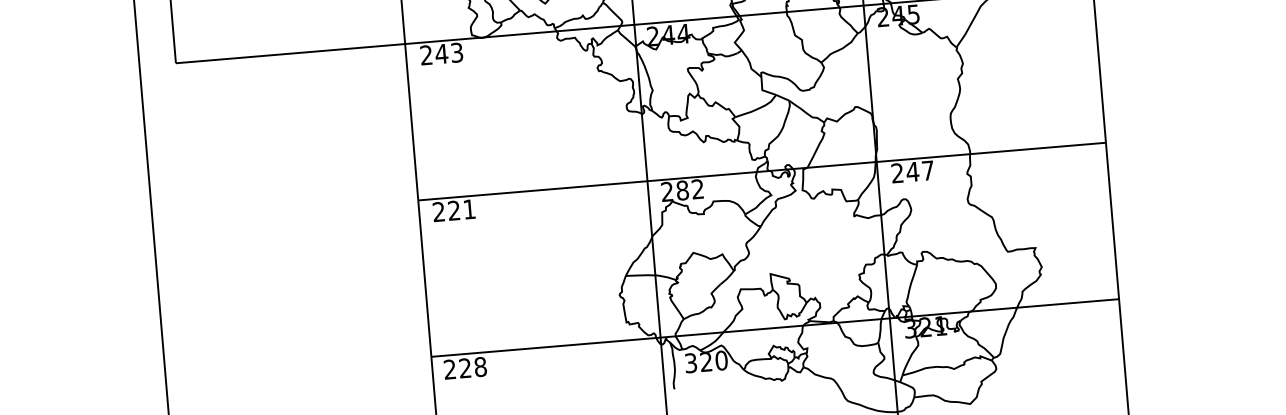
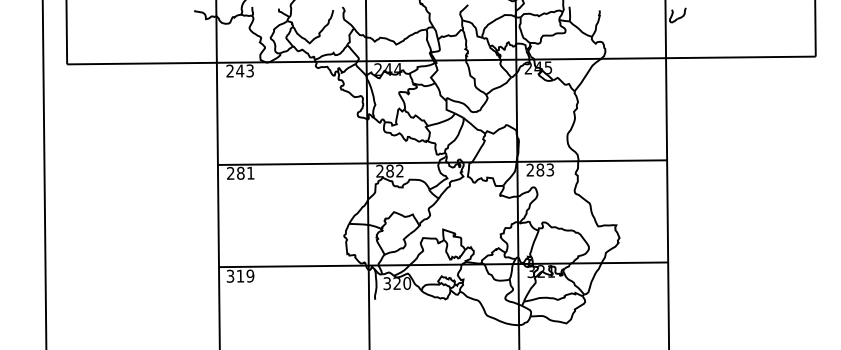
text: (920, 170) -> (545, 169), 247 -> 283
text: (453, 209) -> (240, 172), 221 -> 281
text: (465, 367) -> (240, 275), 228 -> 319

